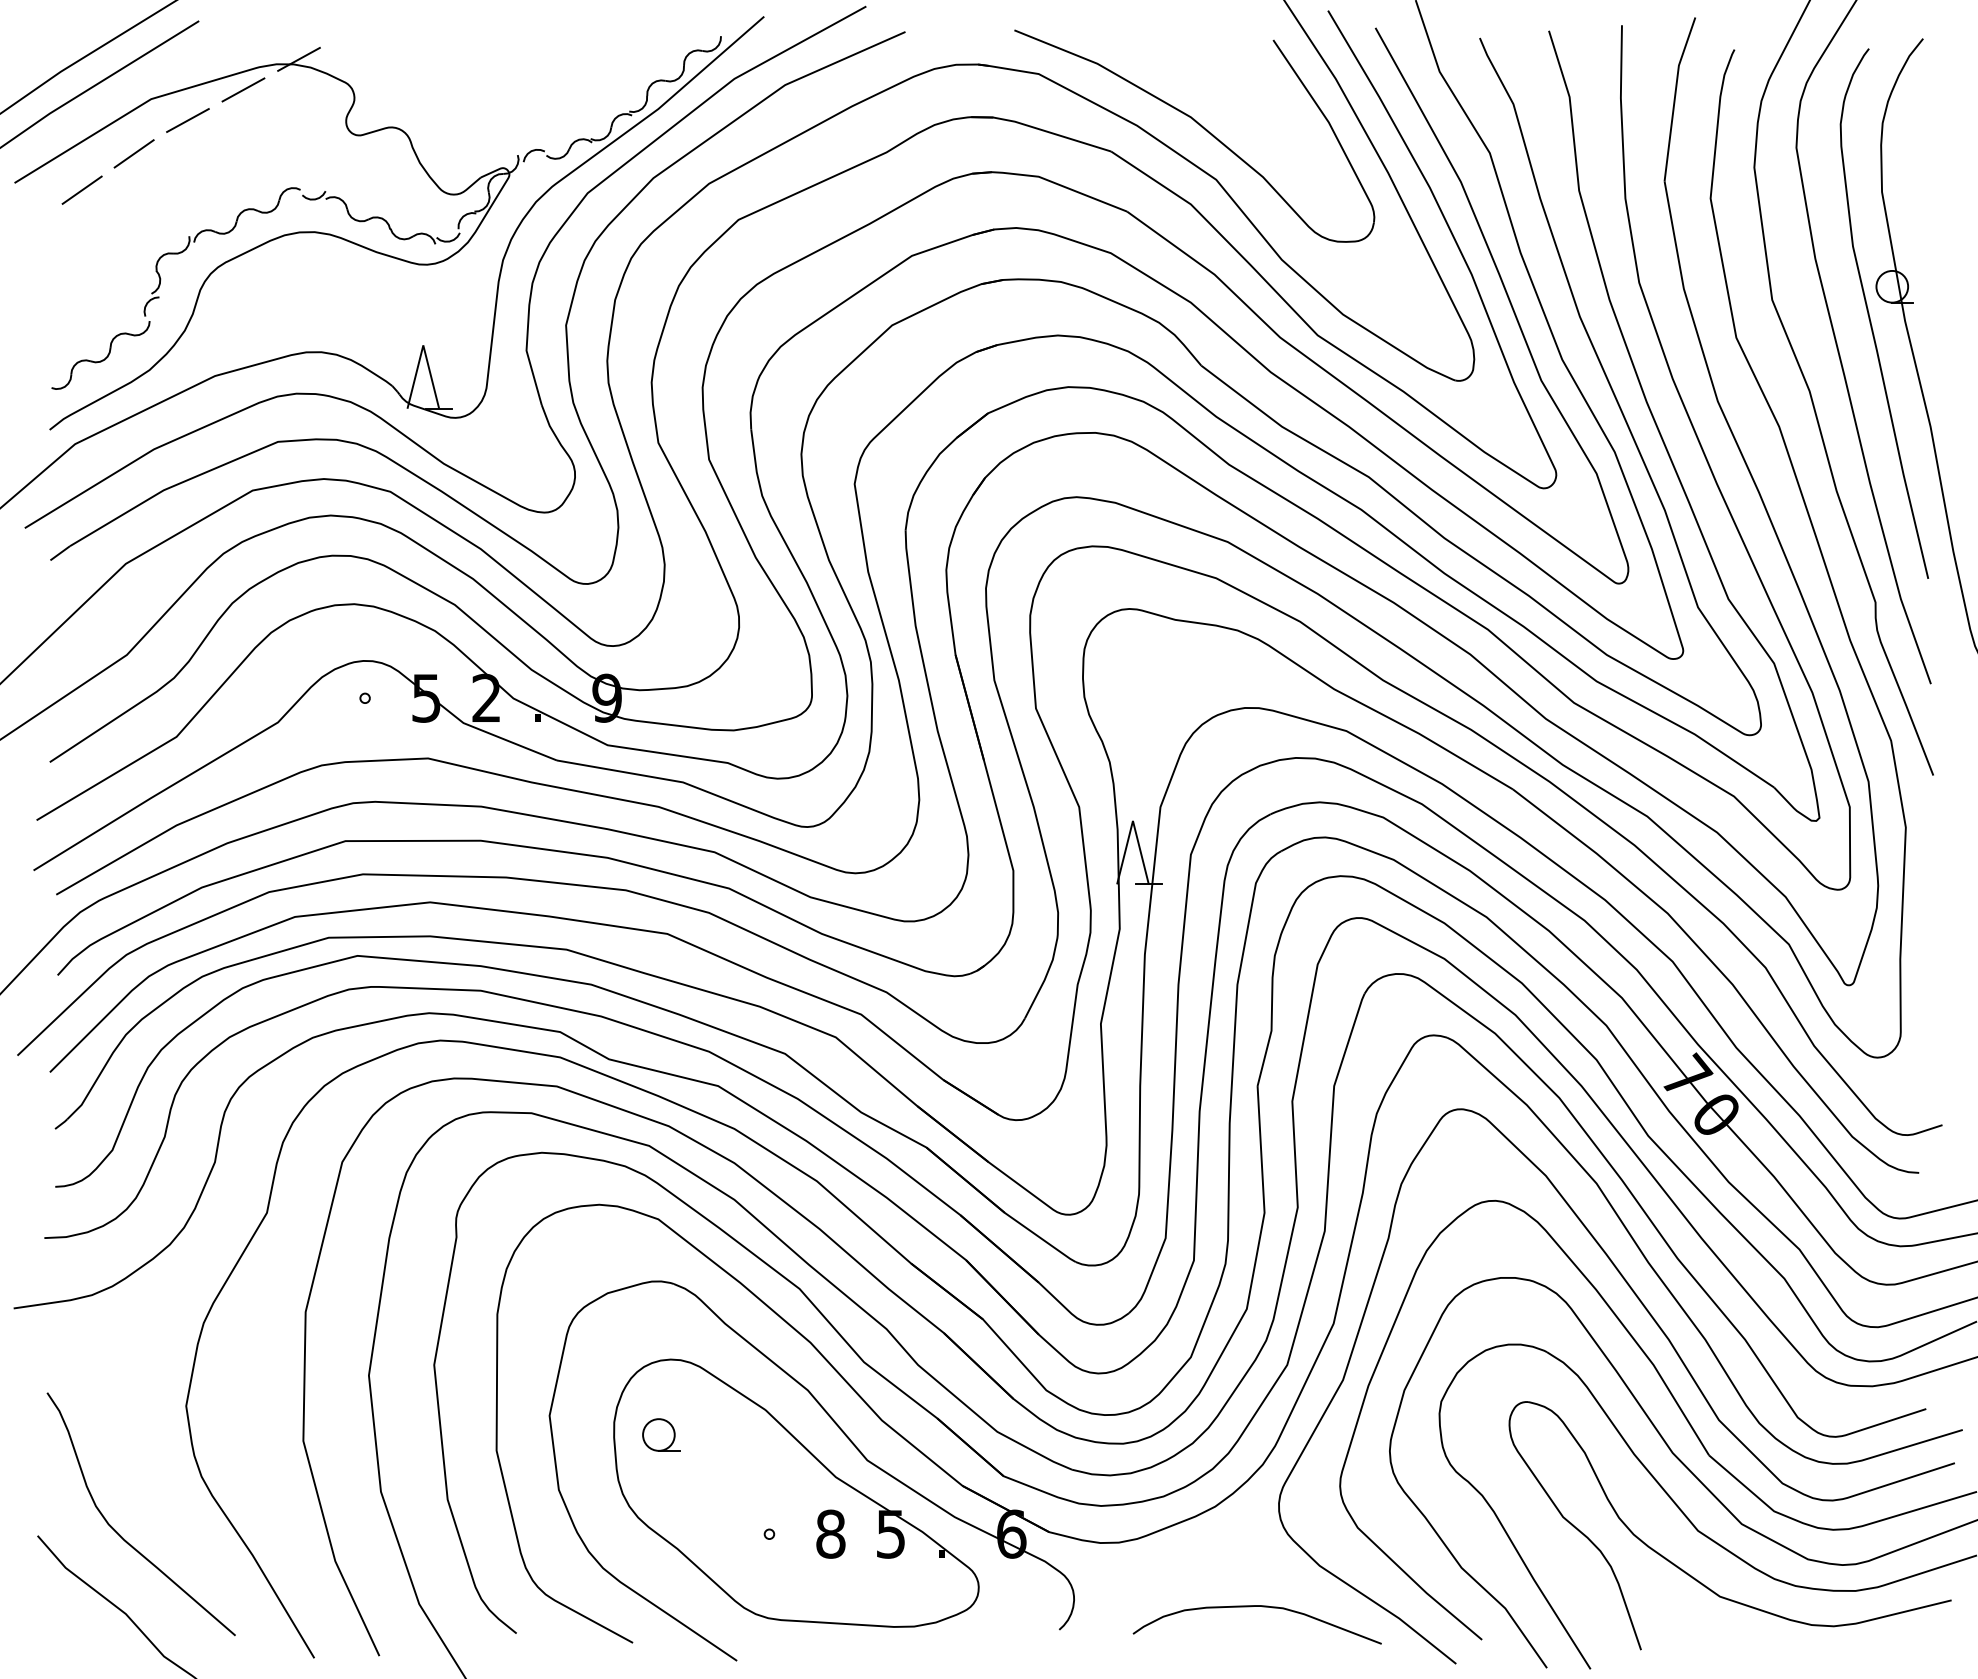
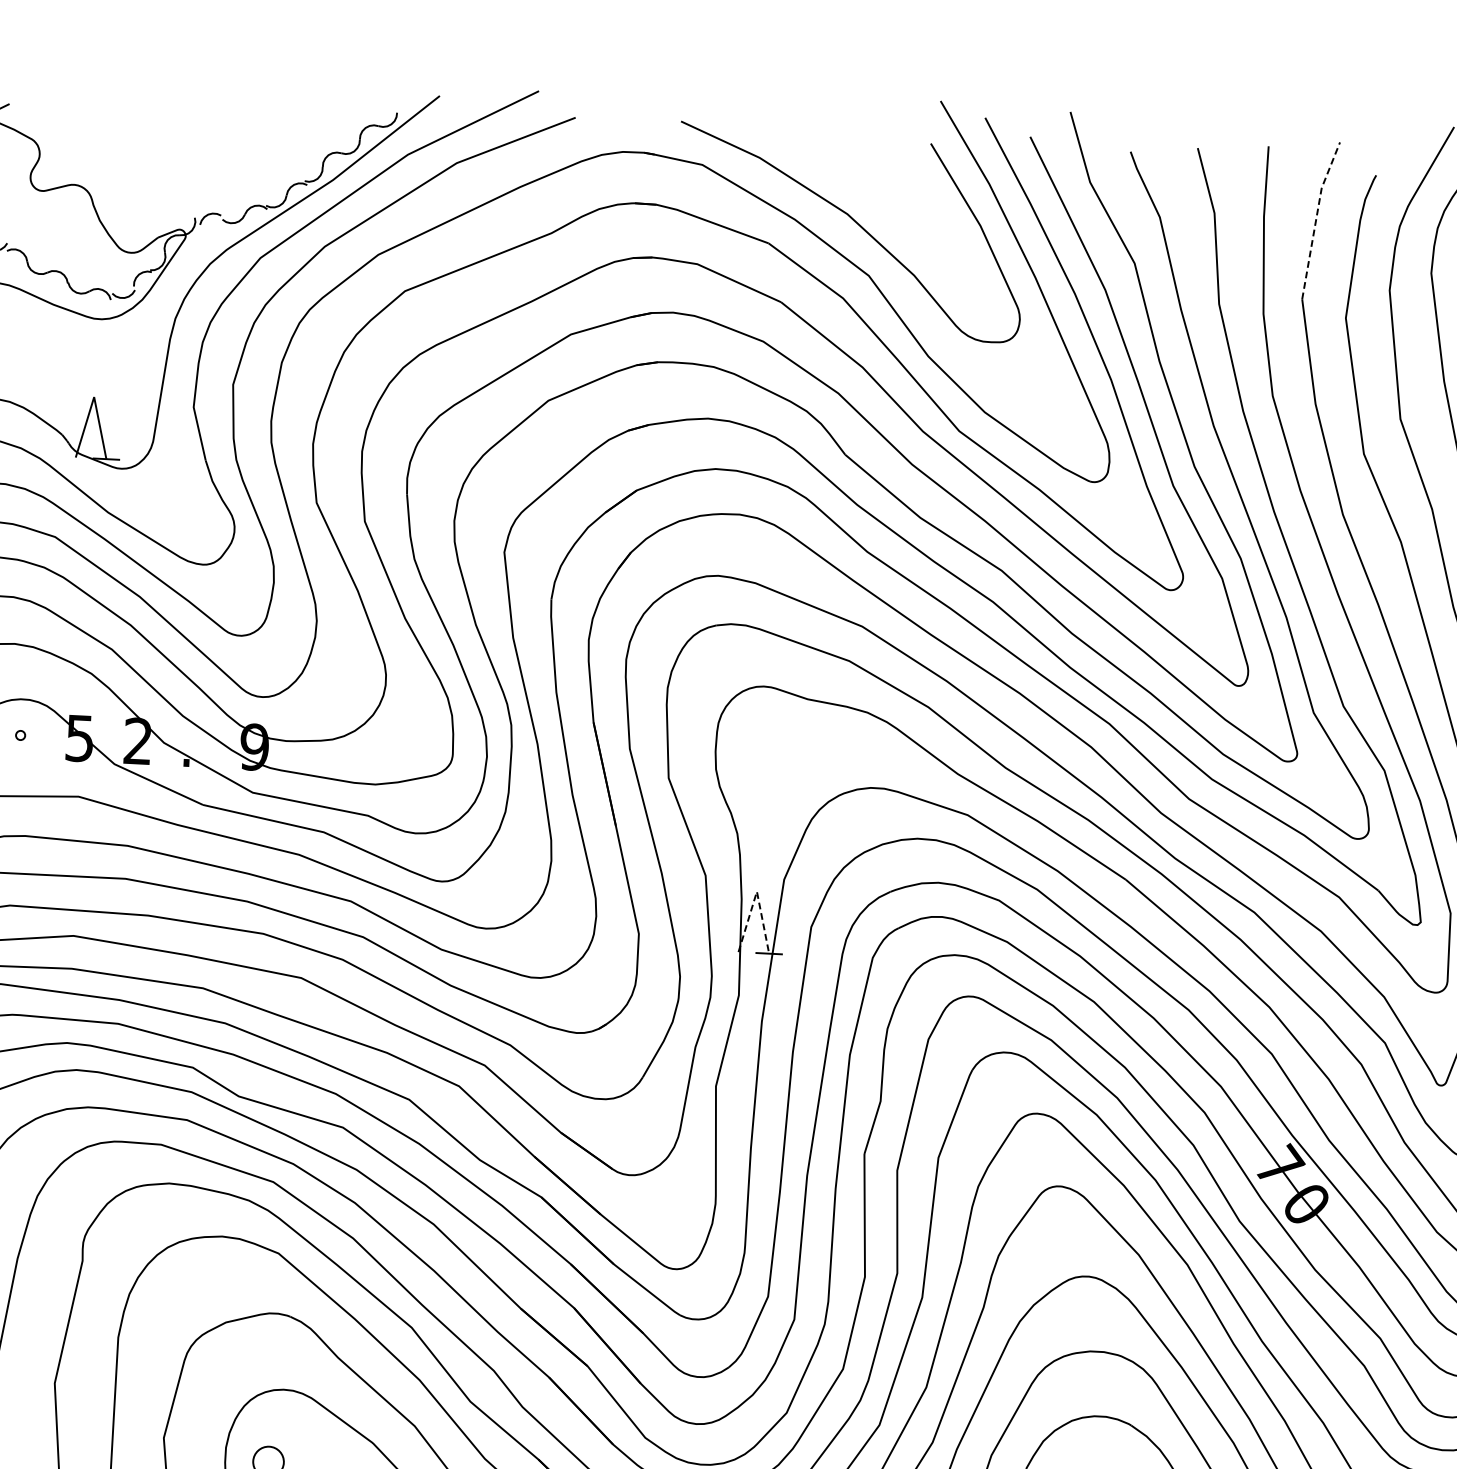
line: (1675, 97) -> (1316, 218), solid -> dashed
line: (1132, 820) -> (756, 891), solid -> dashed

